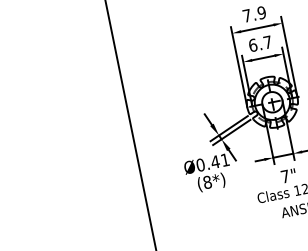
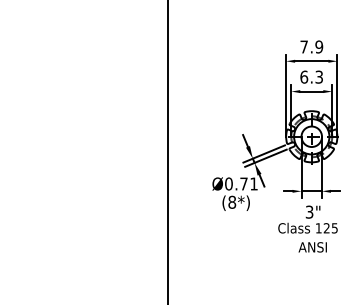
text: (266, 41) -> (318, 76), 6.7 -> 6.3
text: (214, 161) -> (243, 183), Ø0.41 -> Ø0.71
text: (285, 175) -> (309, 211), 7" -> 3"

